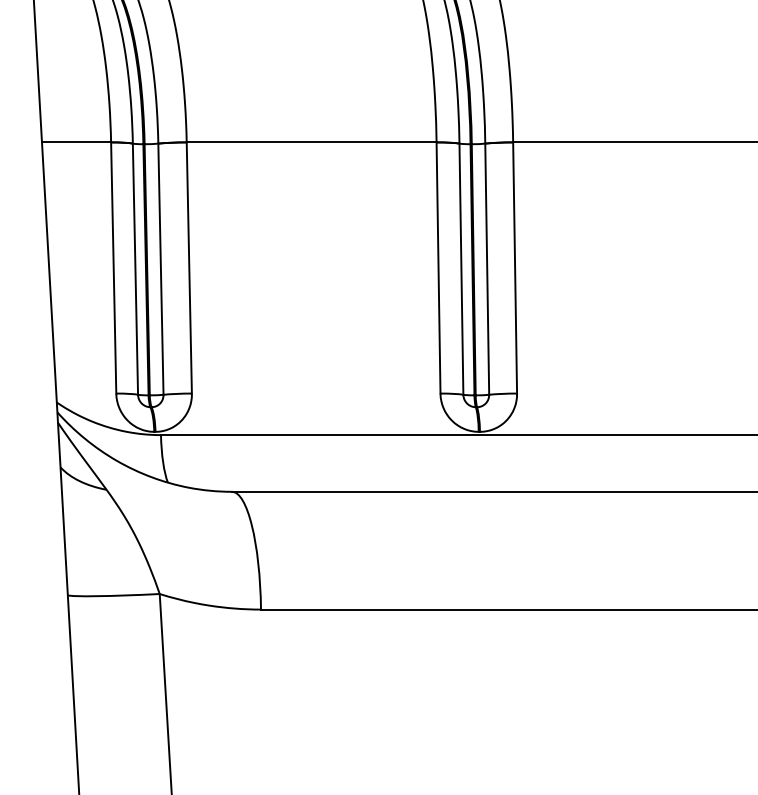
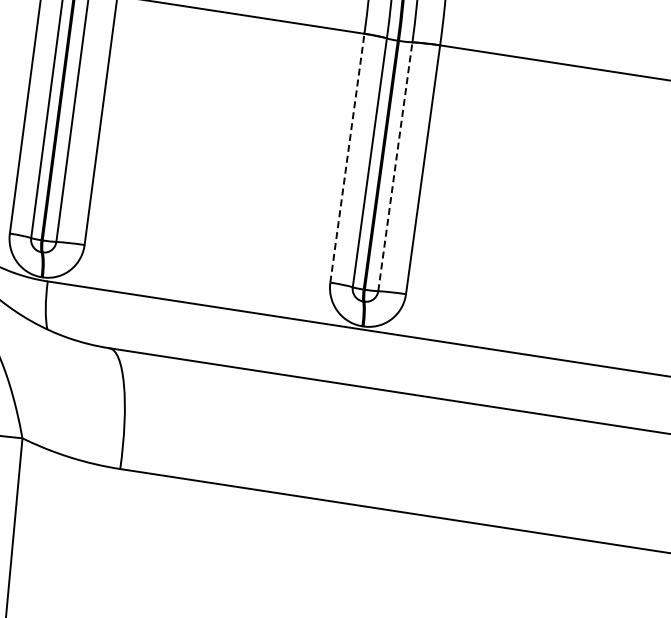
line: (438, 267) -> (347, 157), solid -> dashed
line: (487, 269) -> (395, 167), solid -> dashed

